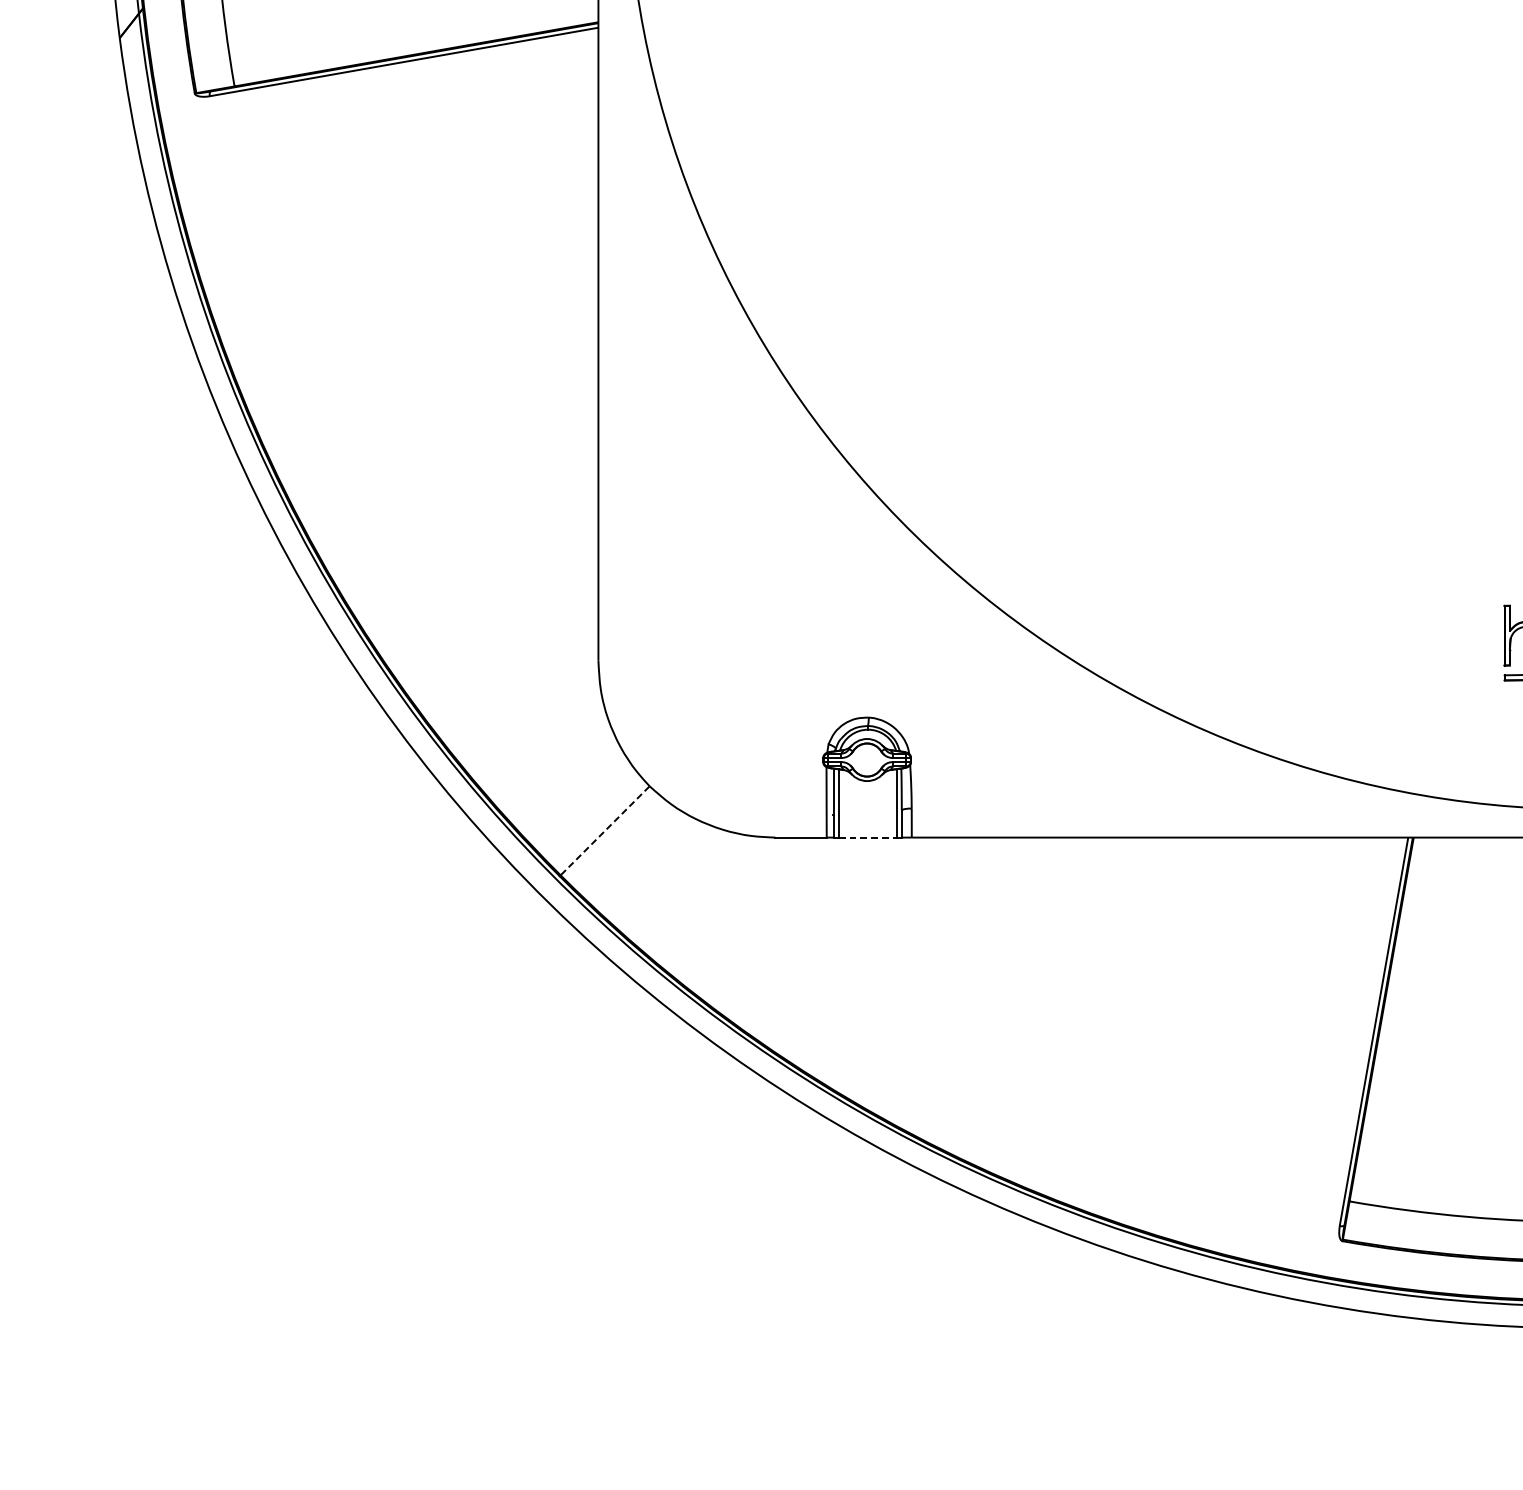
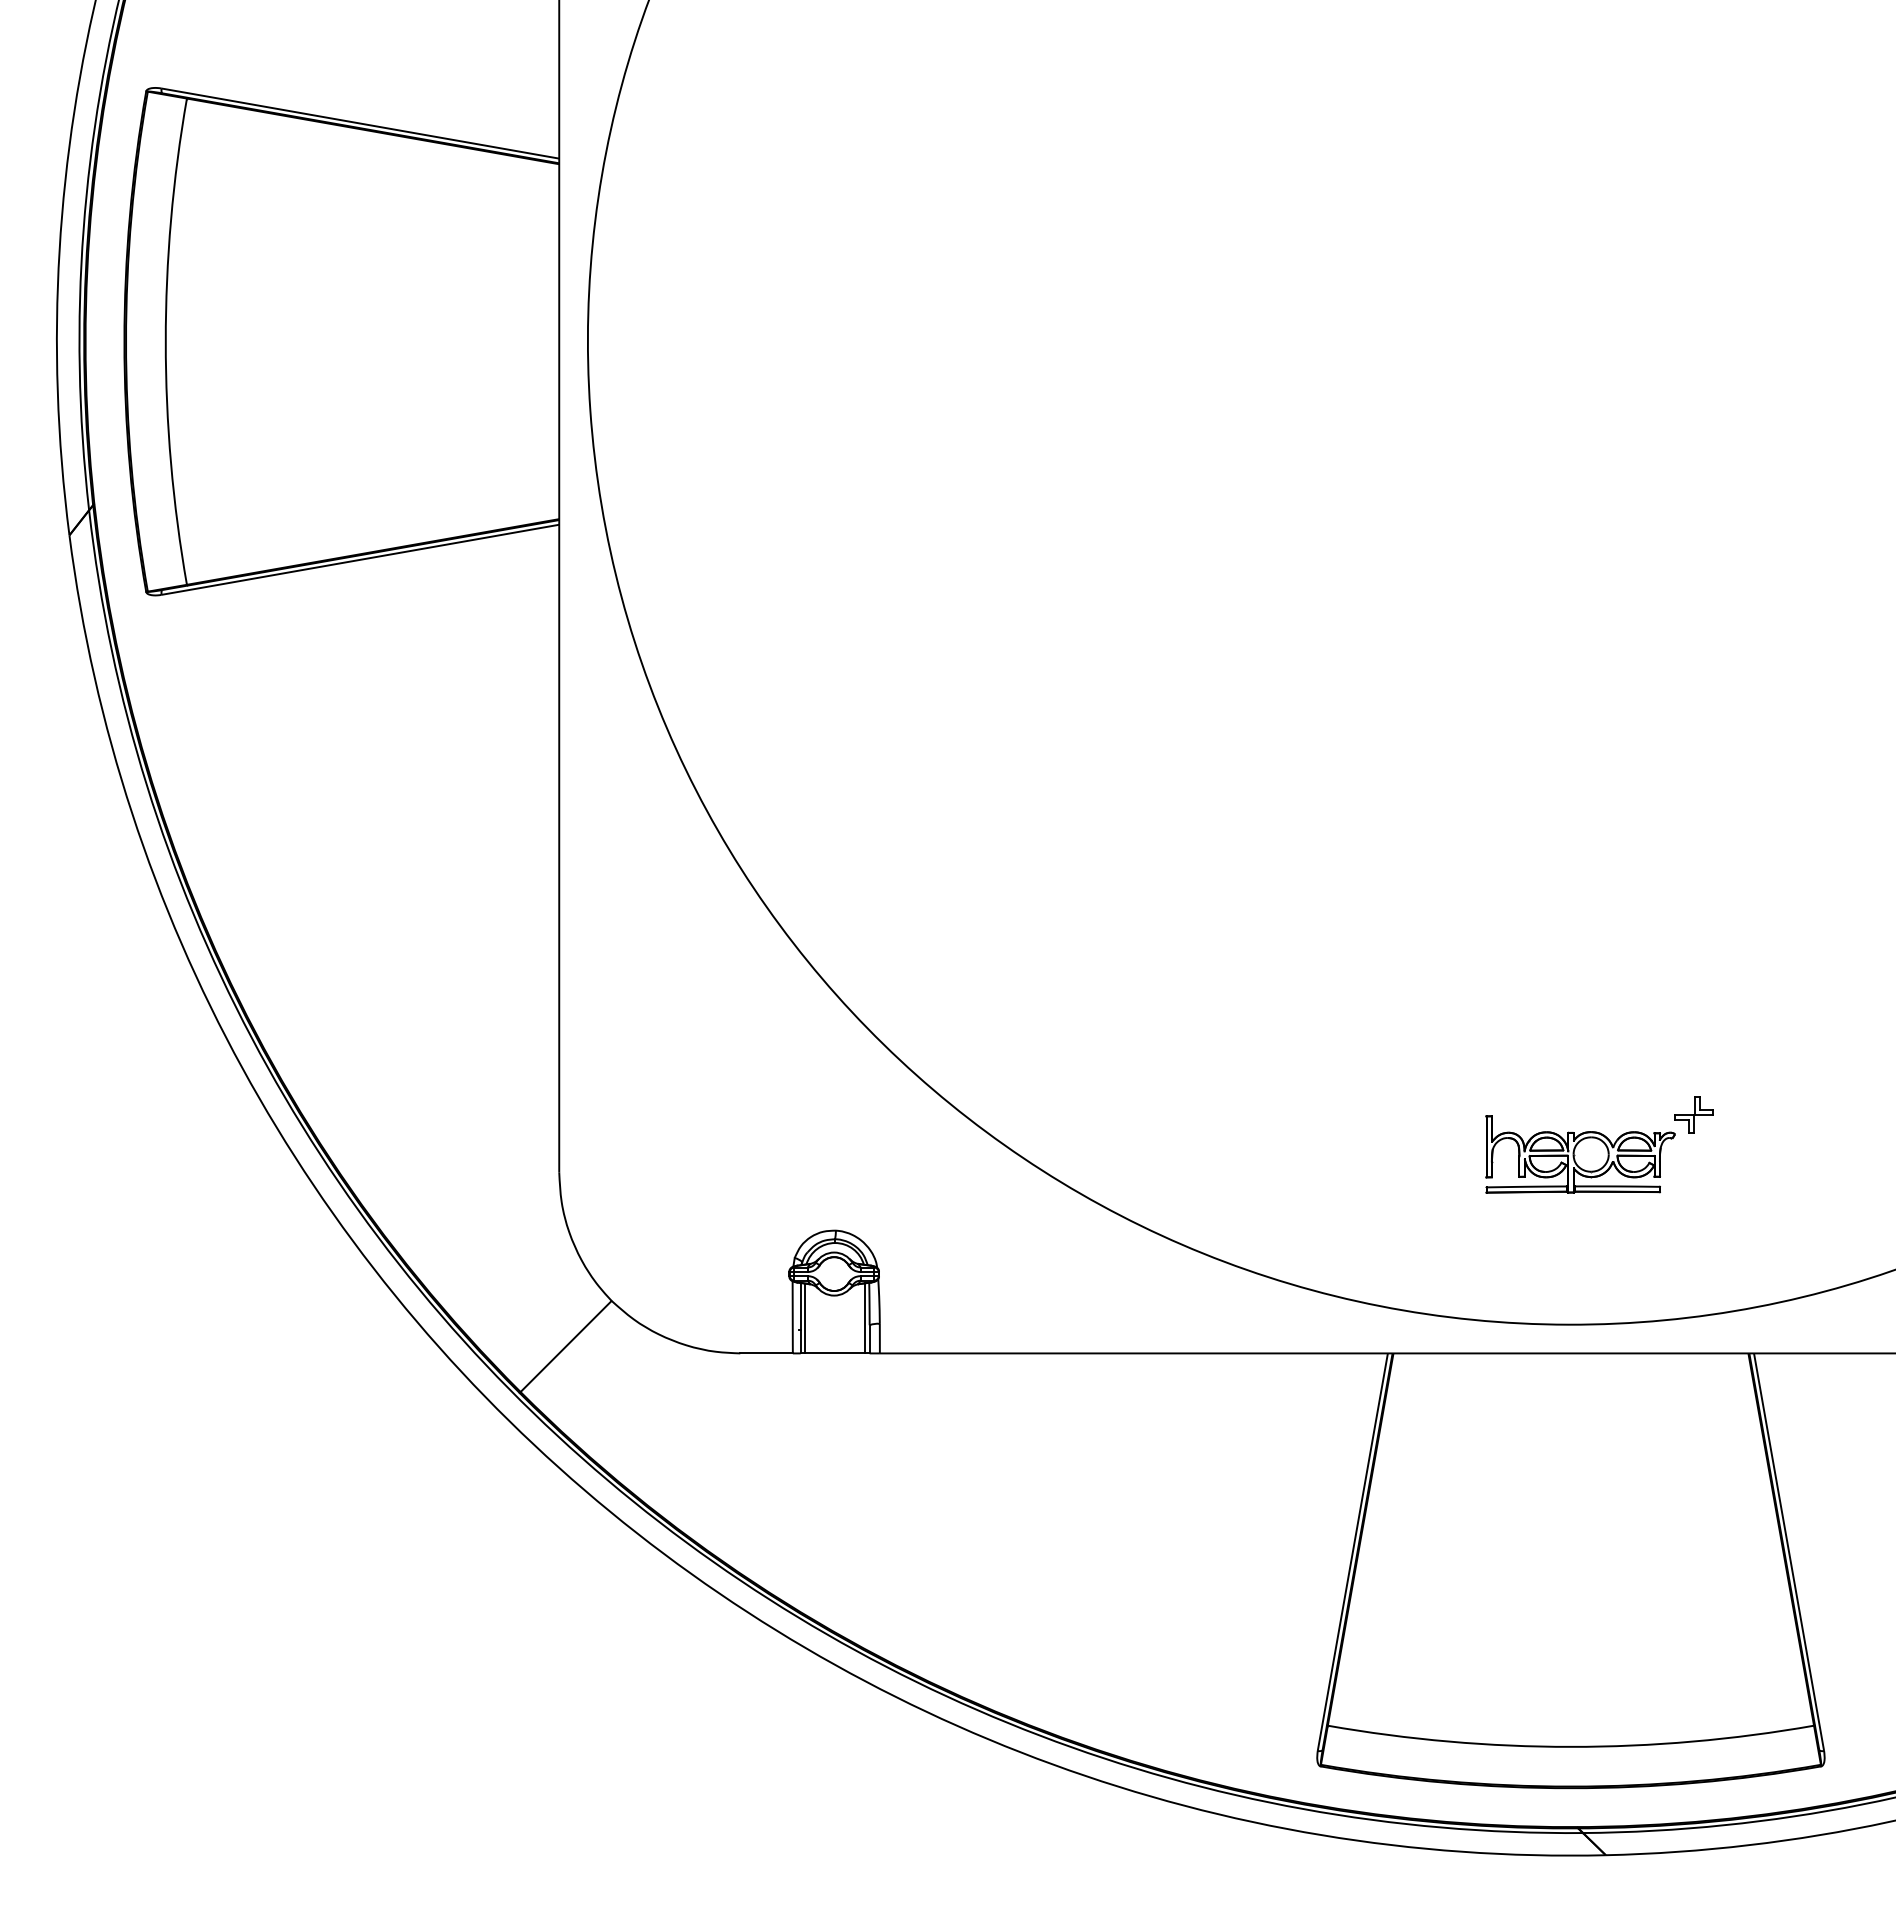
line: (604, 830) -> (565, 1346), dashed -> solid
line: (868, 837) -> (835, 1353), dashed -> solid

